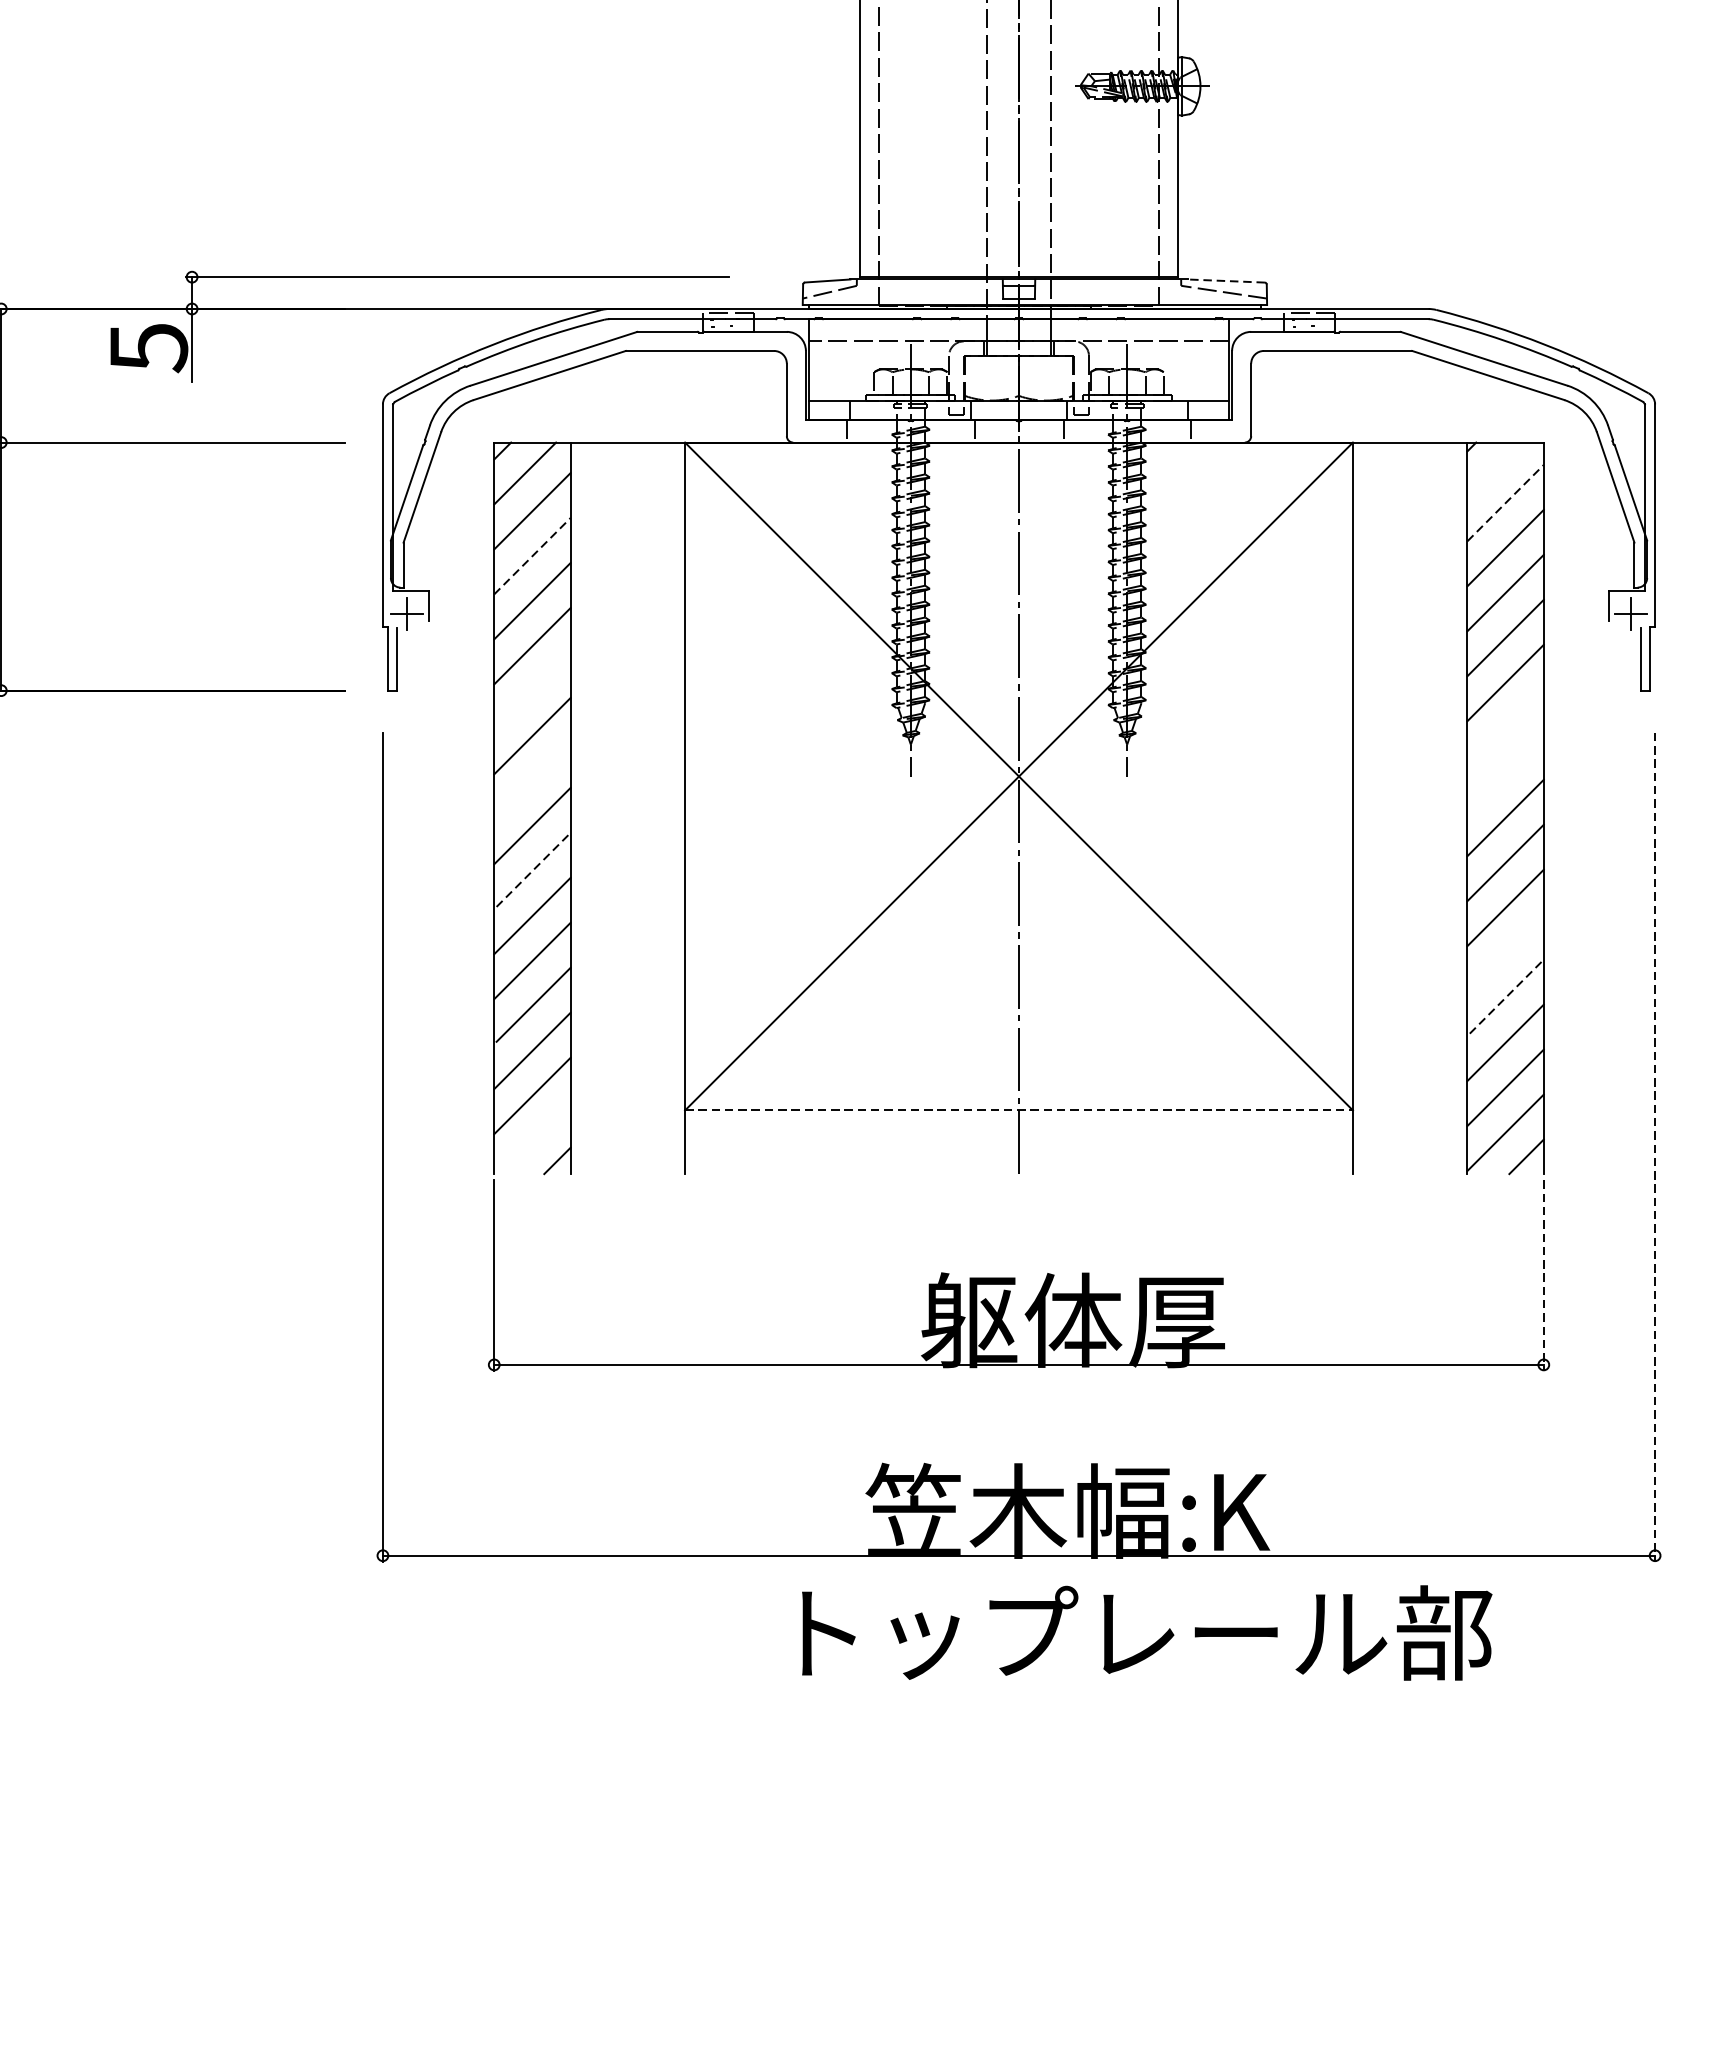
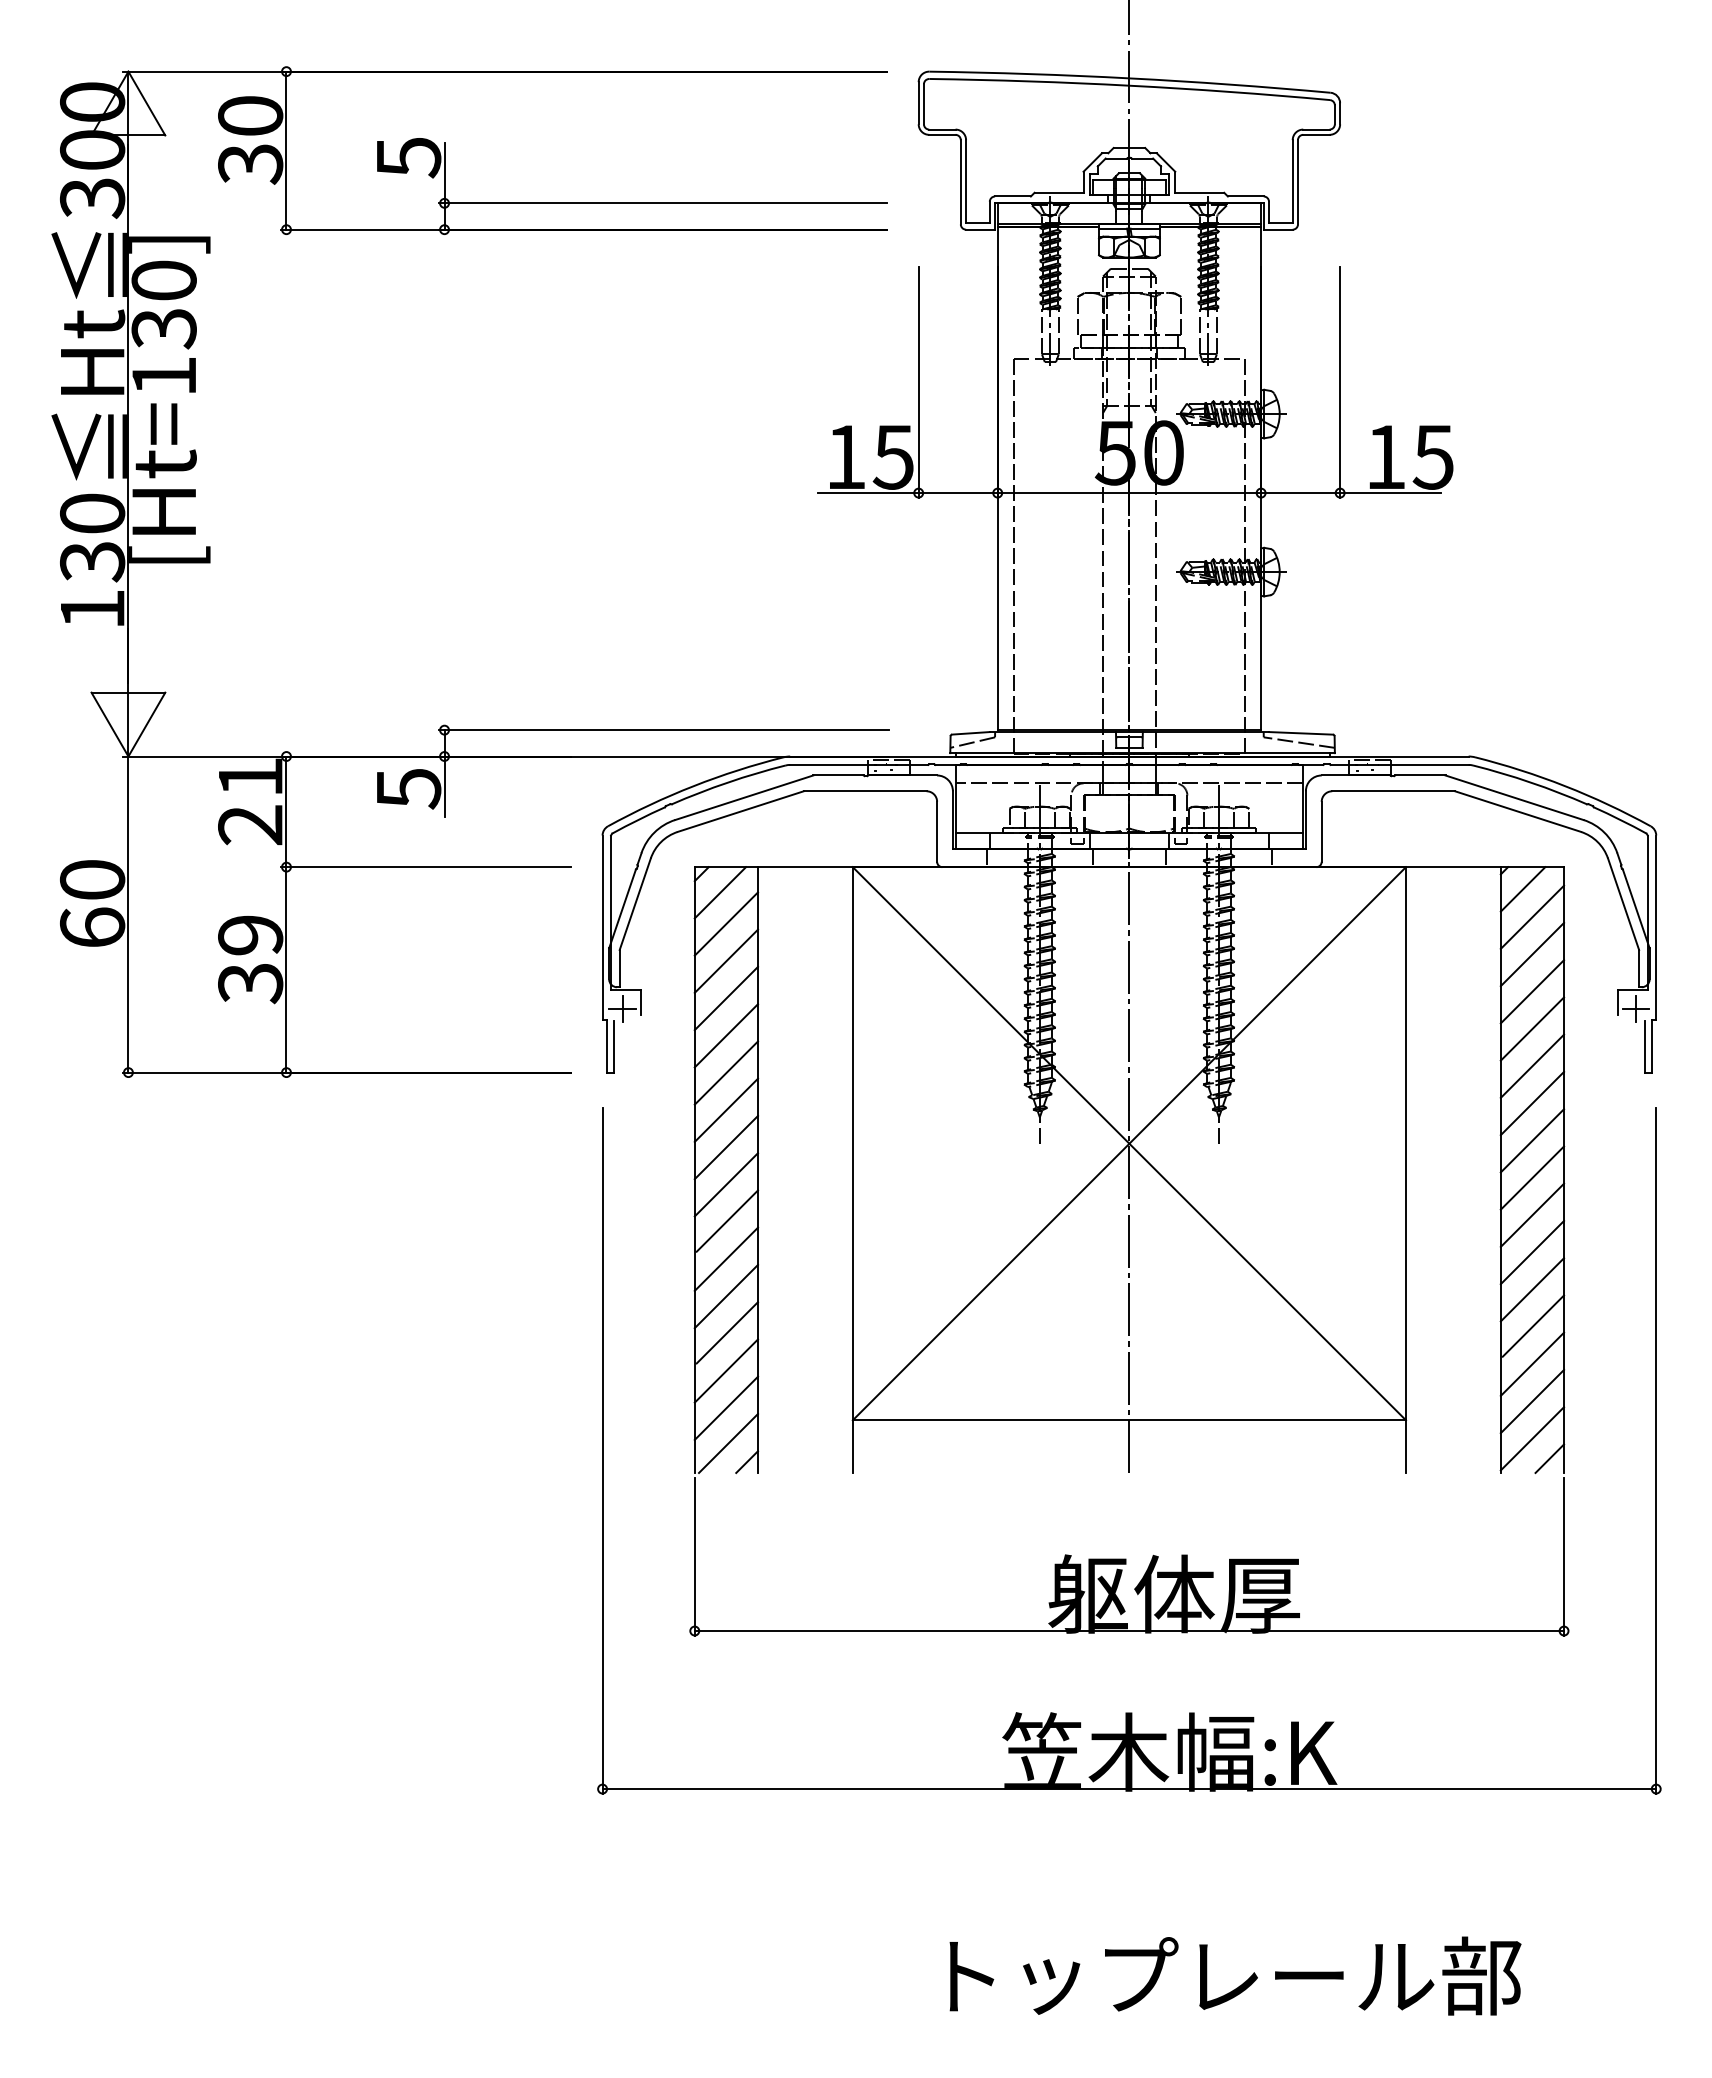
line: (1225, 281) -> (1300, 733), dashed -> solid
line: (1493, 469) -> (1522, 889), added
line: (1505, 503) -> (1532, 917), dashed -> solid
line: (532, 556) -> (726, 961), dashed -> solid
line: (532, 690) -> (726, 1072), added
line: (1505, 727) -> (1532, 1103), added
line: (1505, 772) -> (1532, 1140), added
line: (532, 781) -> (726, 1147), added
line: (533, 869) -> (727, 1220), dashed -> solid
line: (1505, 952) -> (1532, 1289), added
line: (1506, 995) -> (1533, 1325), dashed -> solid
line: (1019, 1110) -> (1129, 1420), dashed -> solid
line: (534, 1137) -> (728, 1442), added
line: (1655, 1148) -> (1656, 1451), dashed -> solid
line: (1544, 1276) -> (1564, 1557), dashed -> solid
text: (1147, 1632) -> (1235, 1975), moved

